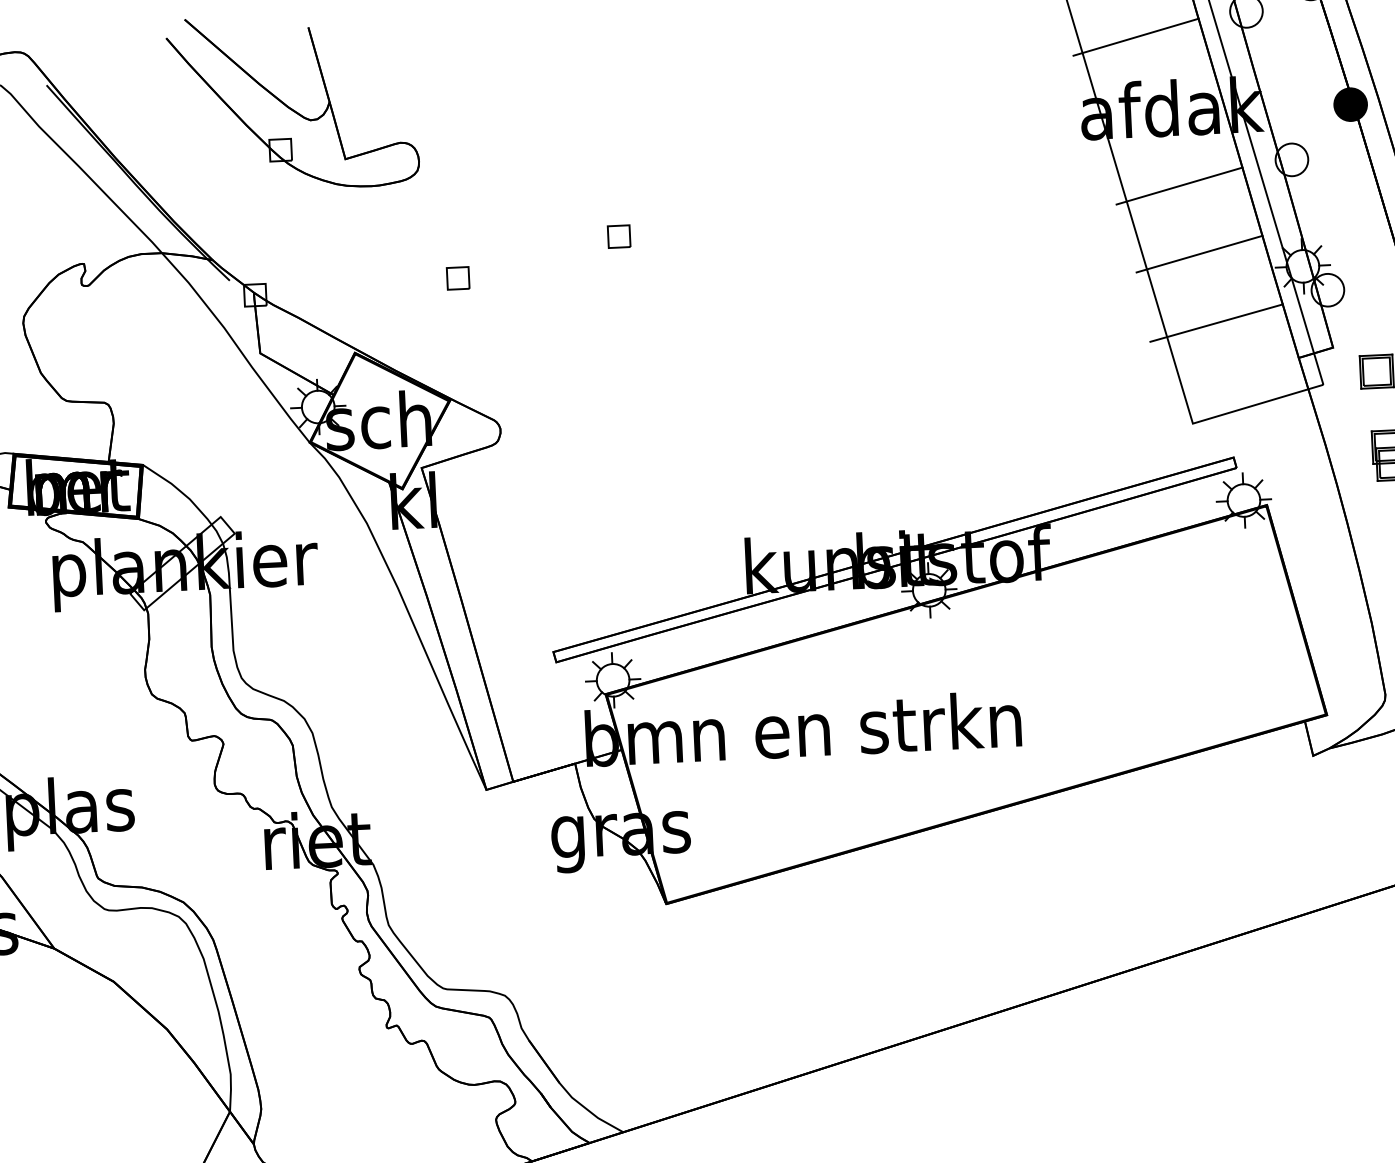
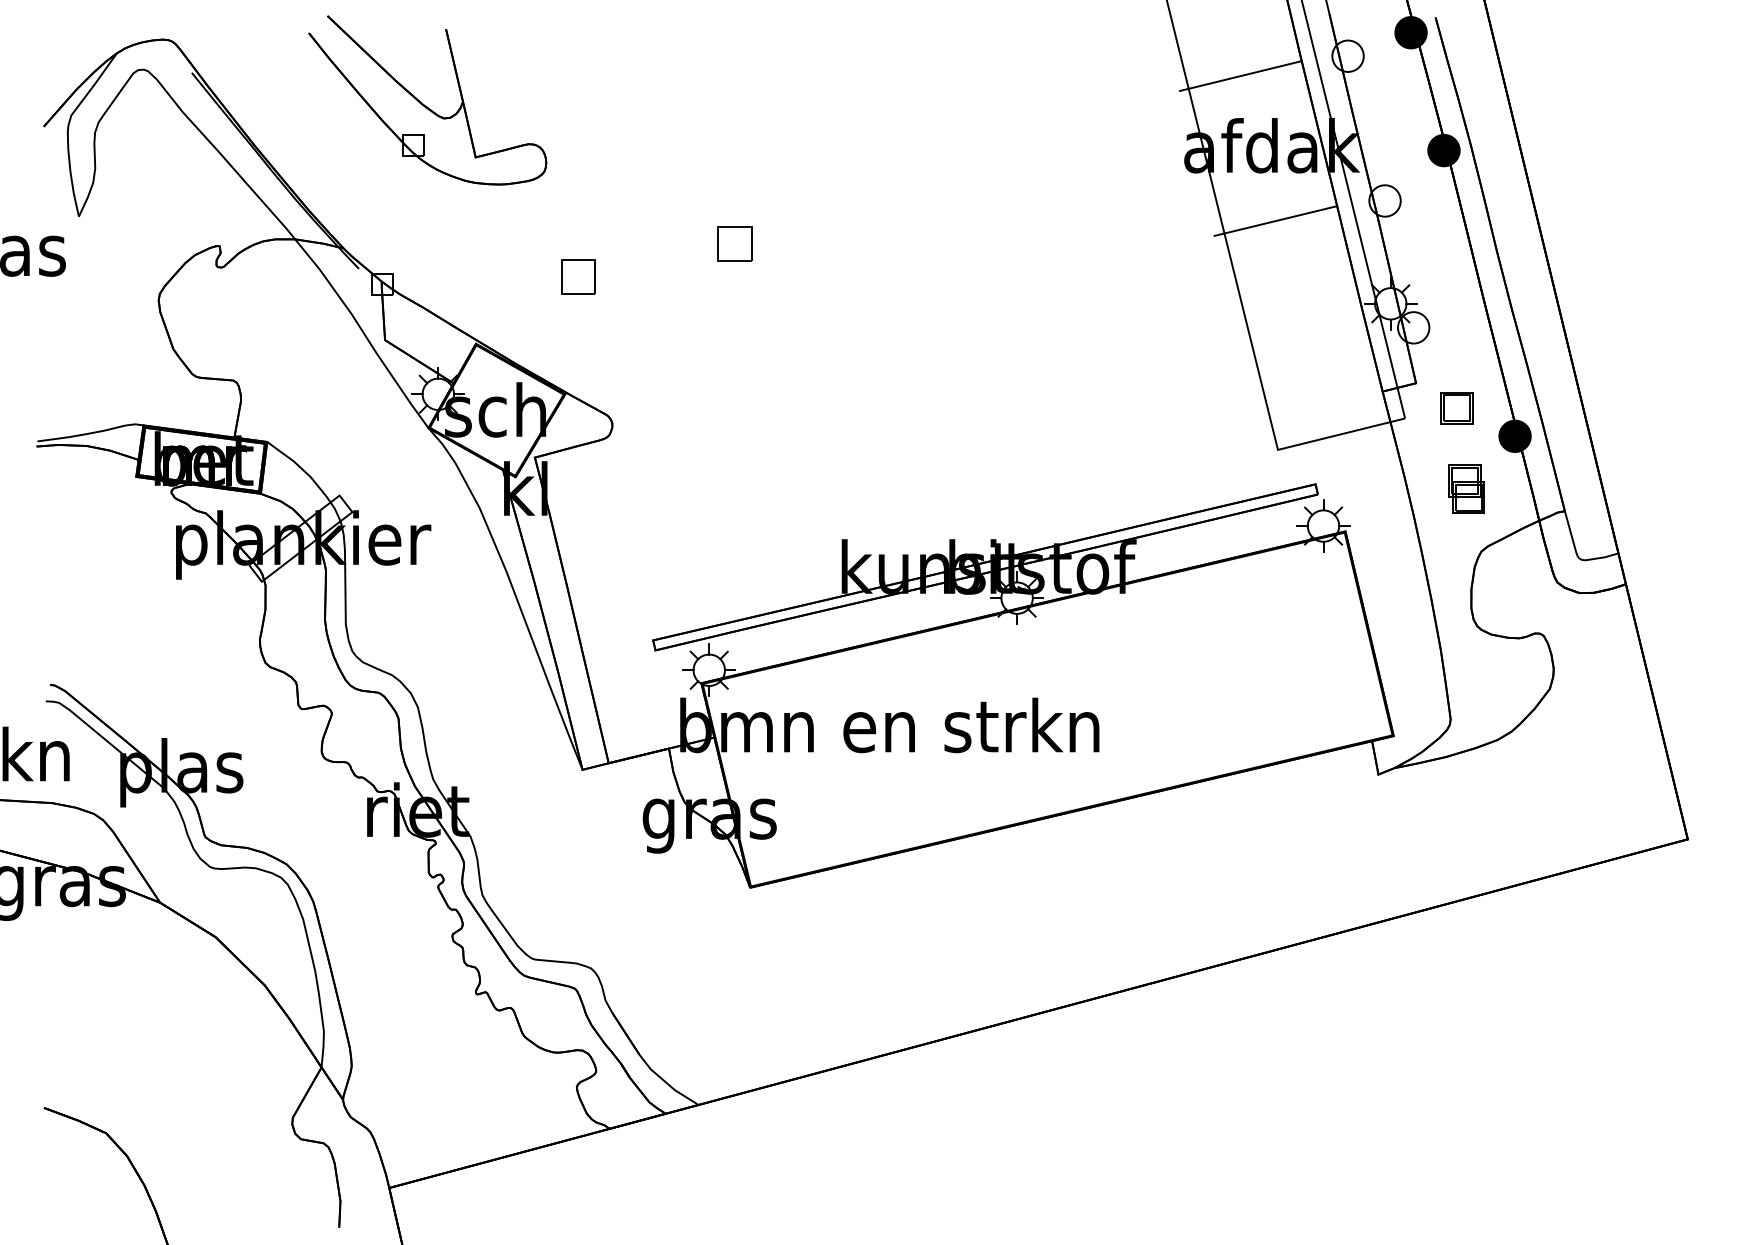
part: (619, 236) -> (735, 244), size x1.6
line: (1199, 254) -> (1291, 287), removed
part: (458, 278) -> (578, 277), size x1.6
line: (1215, 323) -> (1304, 354), removed

